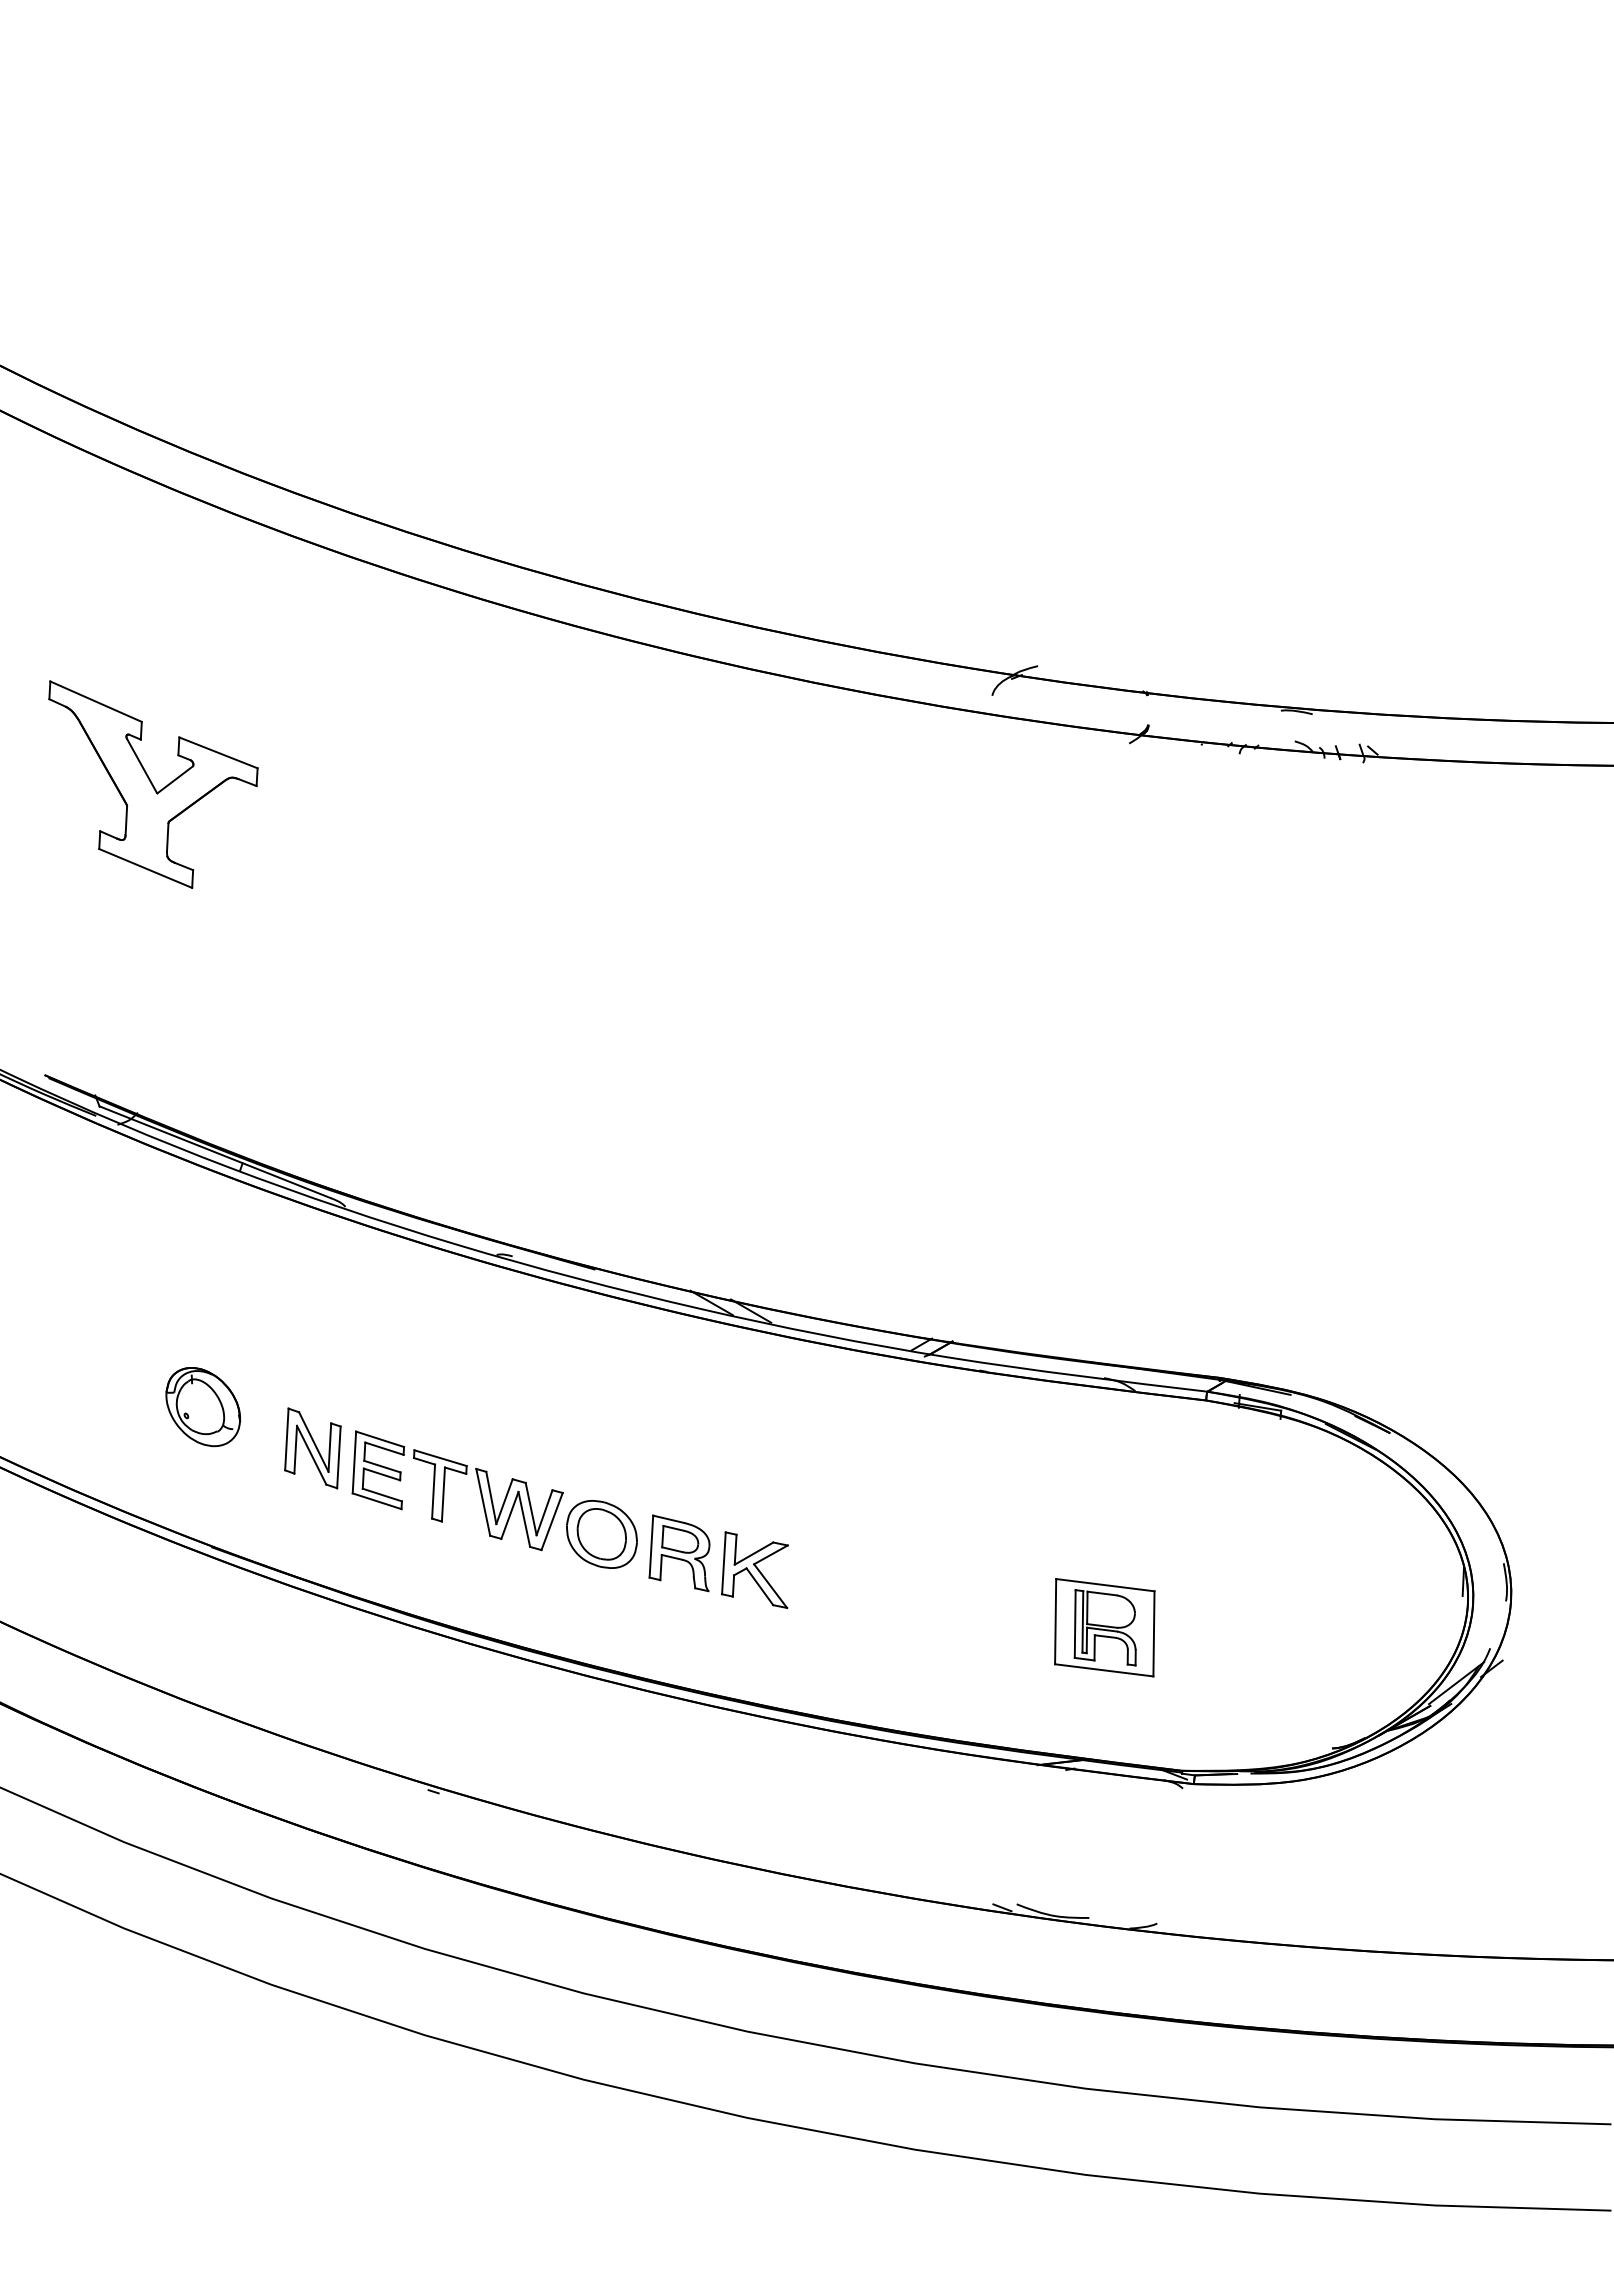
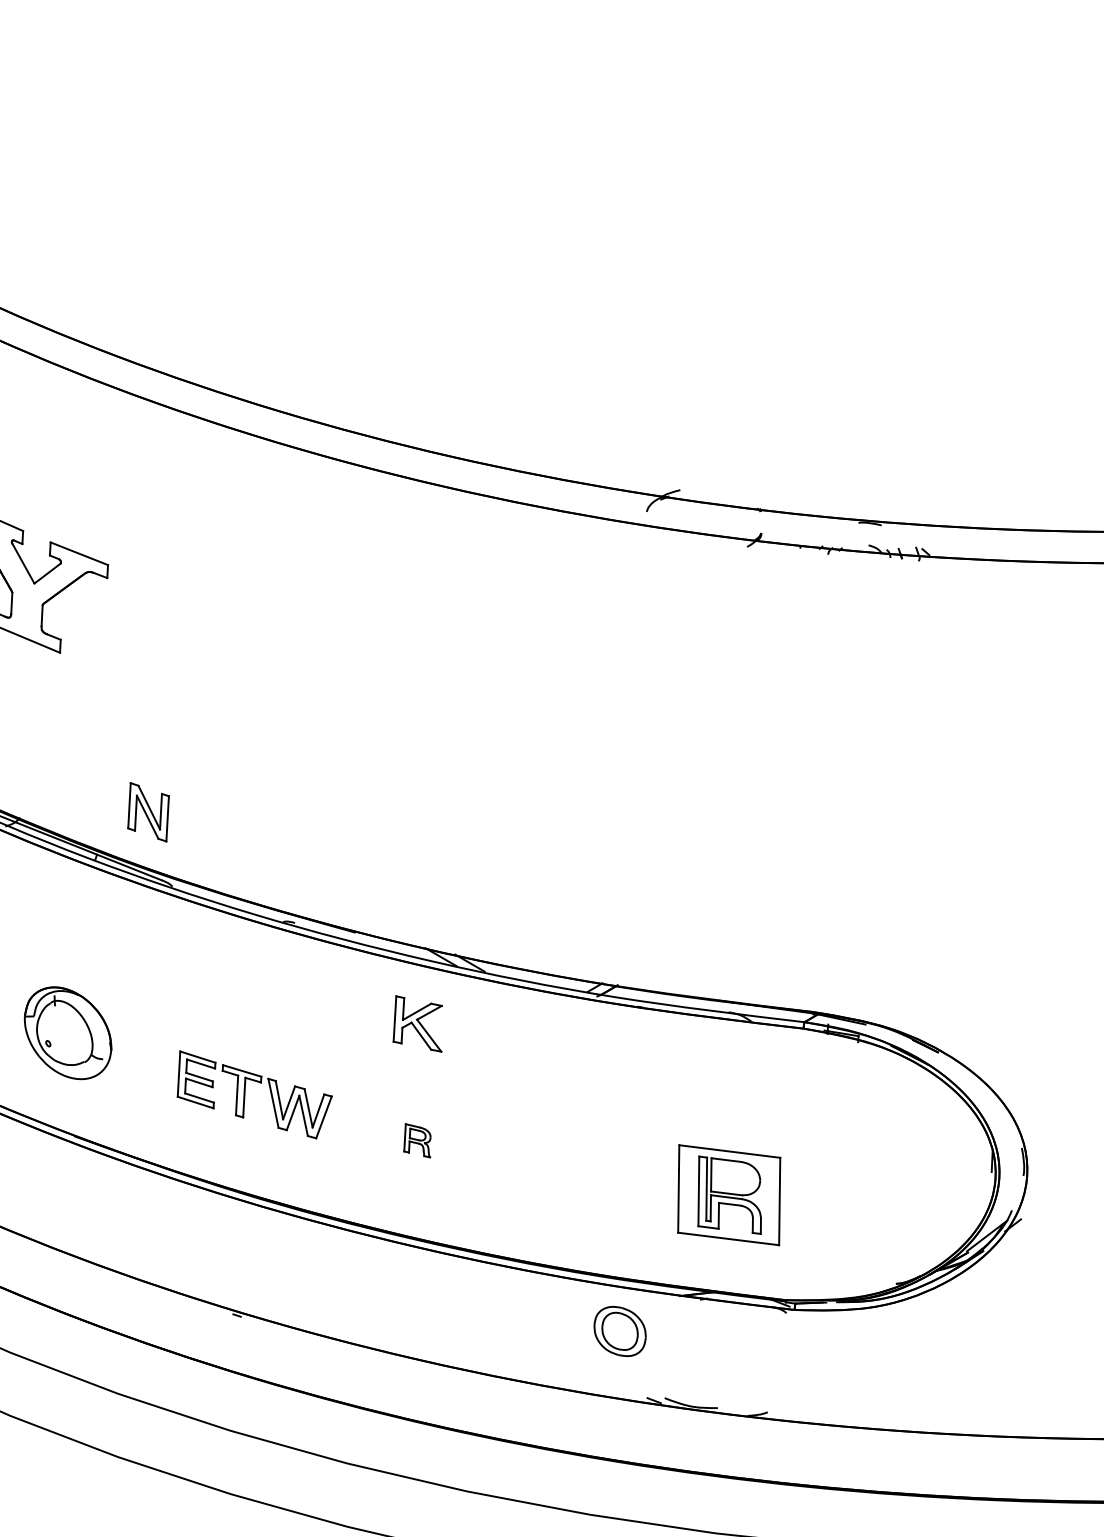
part: (203, 1407) -> (68, 1033), size x1.6
part: (312, 1448) -> (148, 812), moved
part: (601, 1534) -> (619, 1331), moved
part: (679, 1553) -> (417, 1140), size x0.6
part: (754, 1569) -> (417, 1023), moved
part: (1104, 1627) -> (729, 1195), size x1.4

